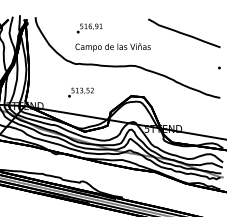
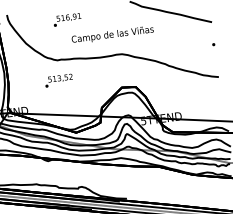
text: (112, 47) -> (112, 35), moved
text: (80, 92) -> (58, 80), moved

